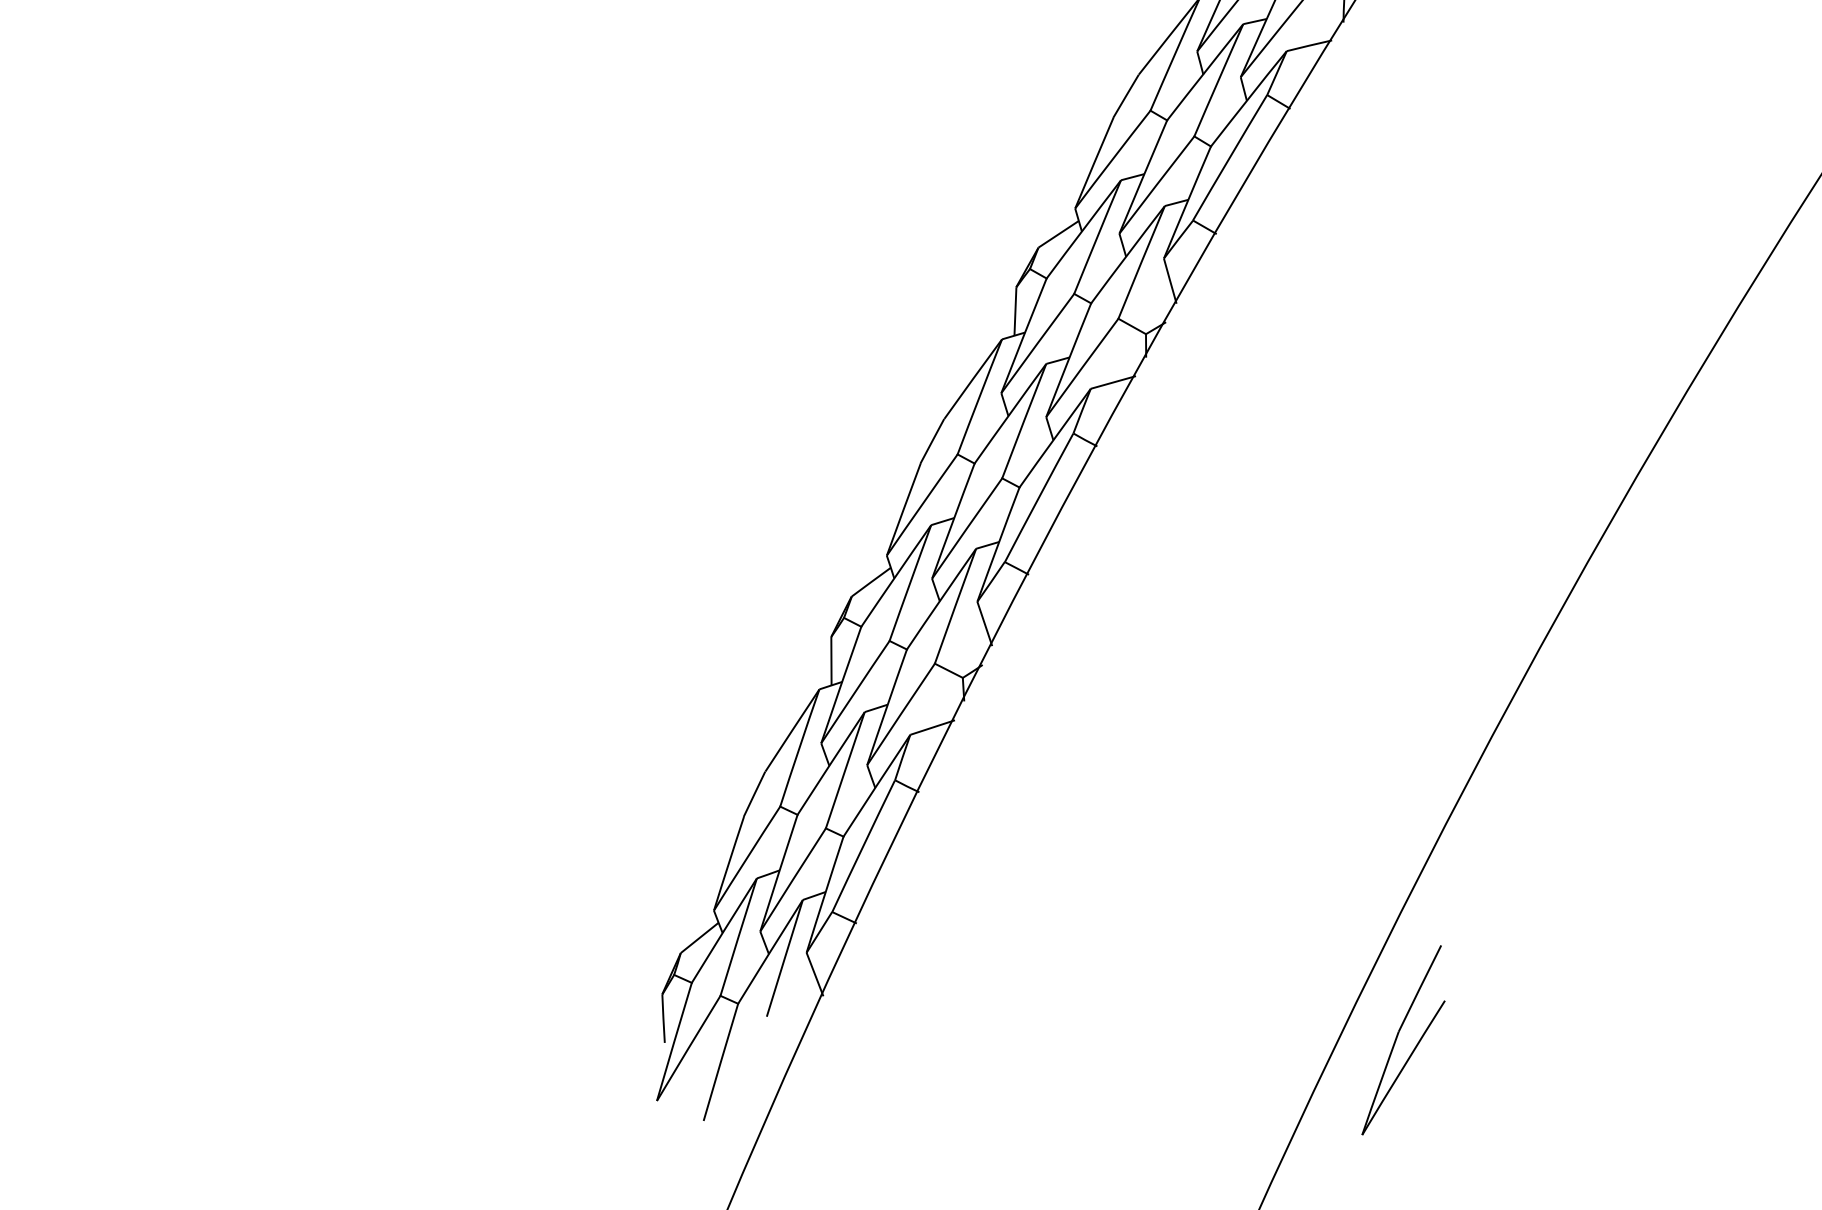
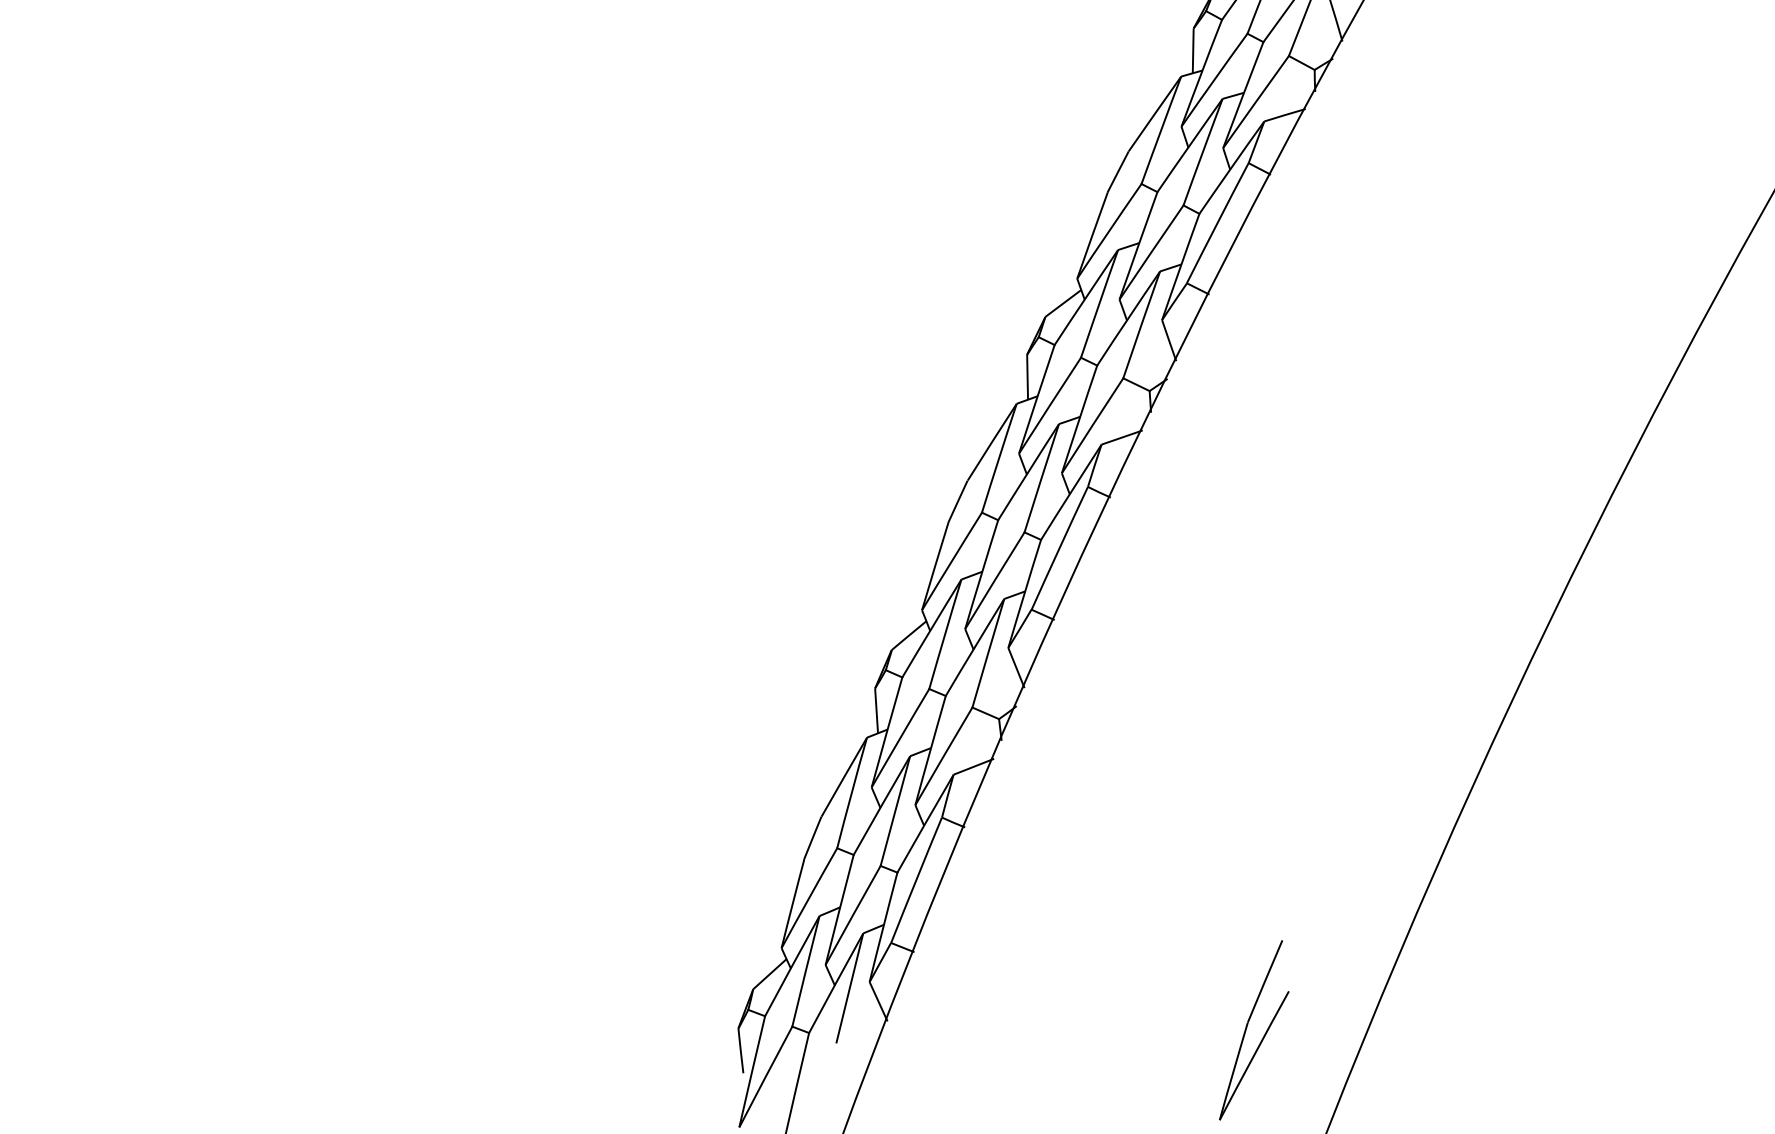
part: (1398, 1037) -> (1247, 1027), moved

